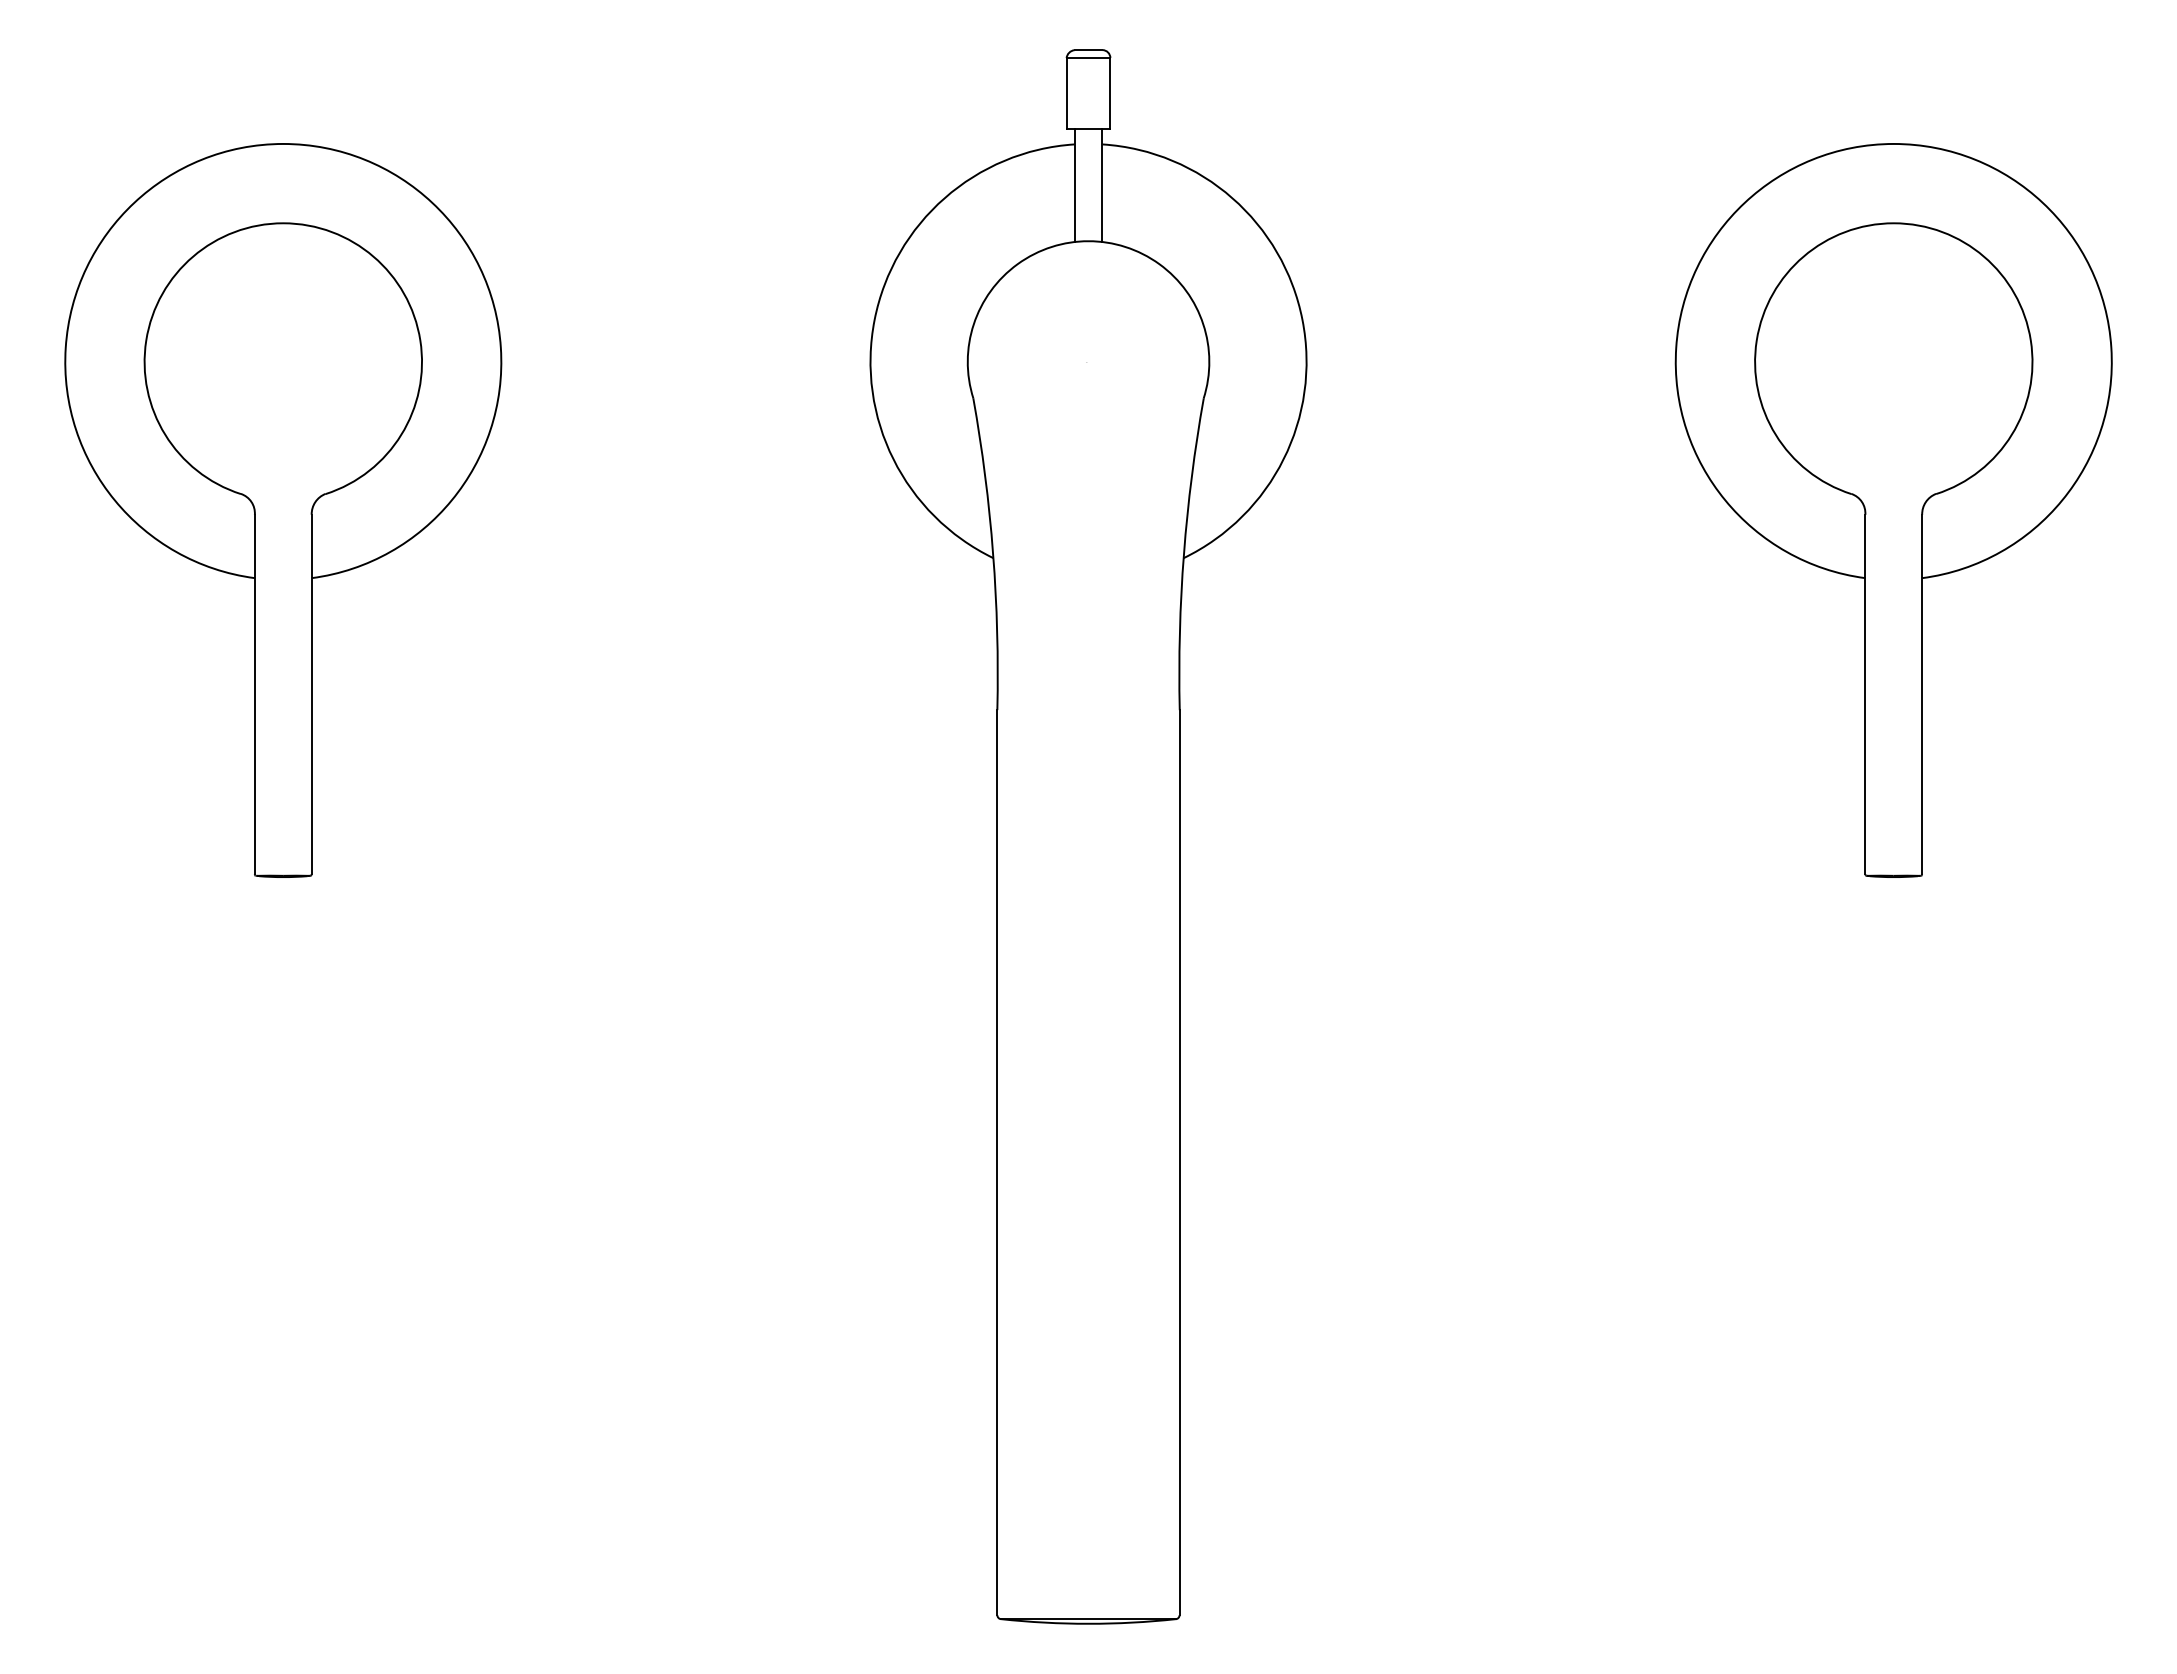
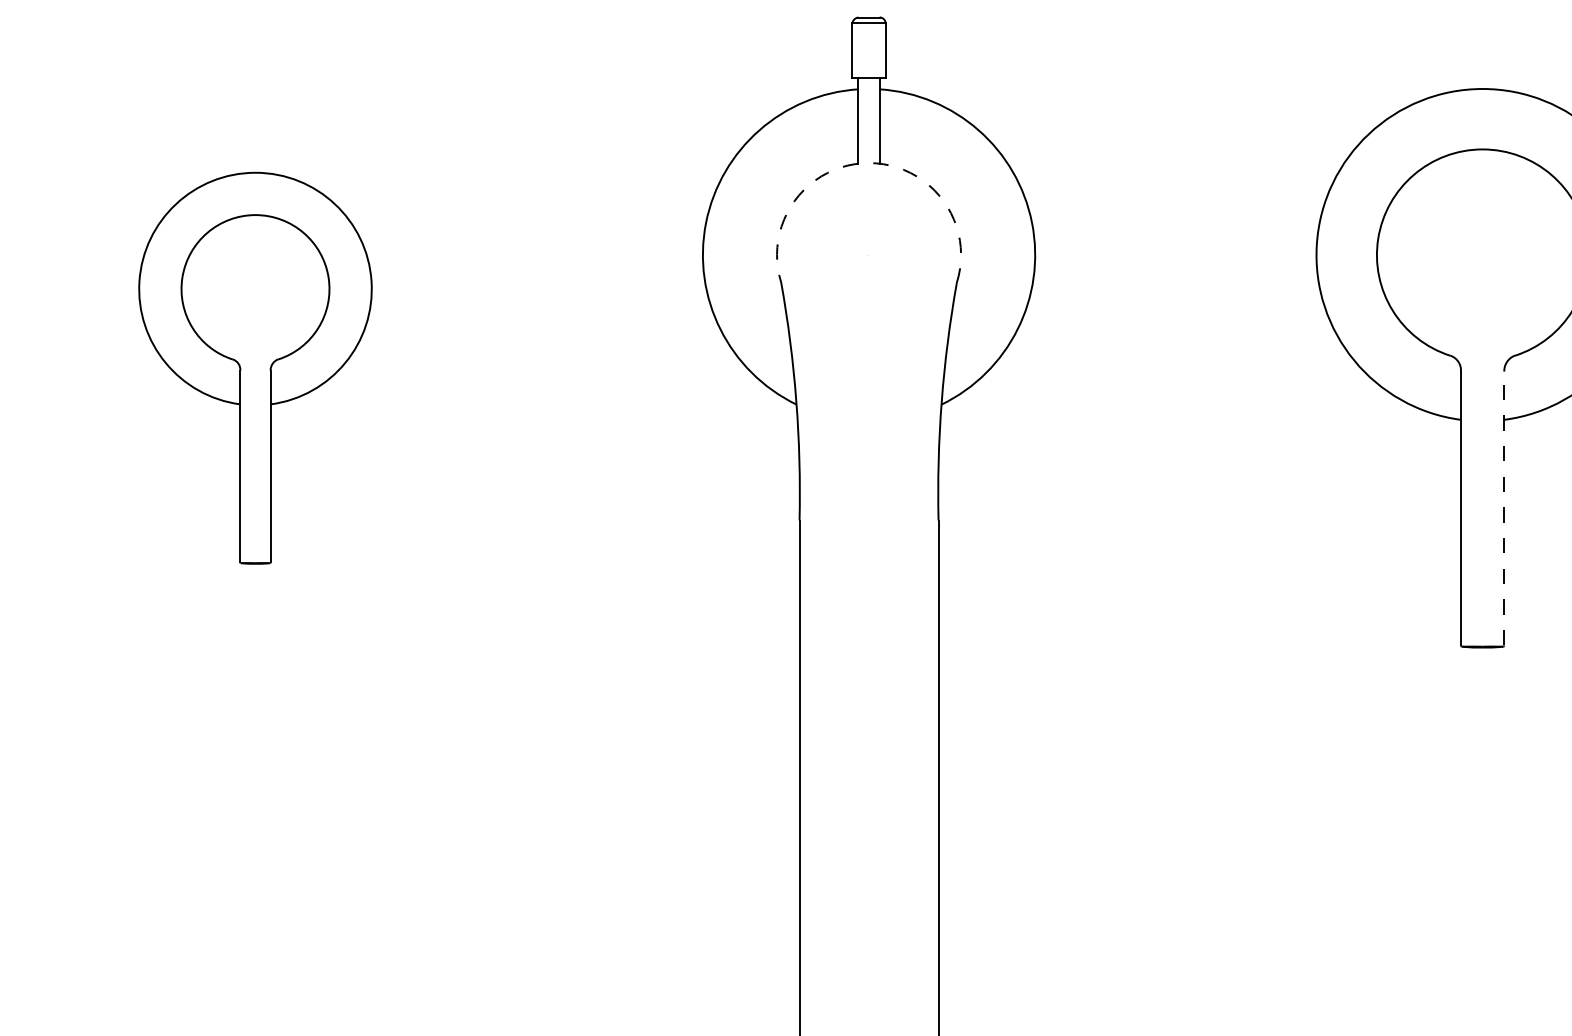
arc: (1088, 241) -> (869, 163), solid -> dashed
part: (283, 510) -> (255, 368), size x0.7
line: (1922, 694) -> (1504, 508), solid -> dashed

